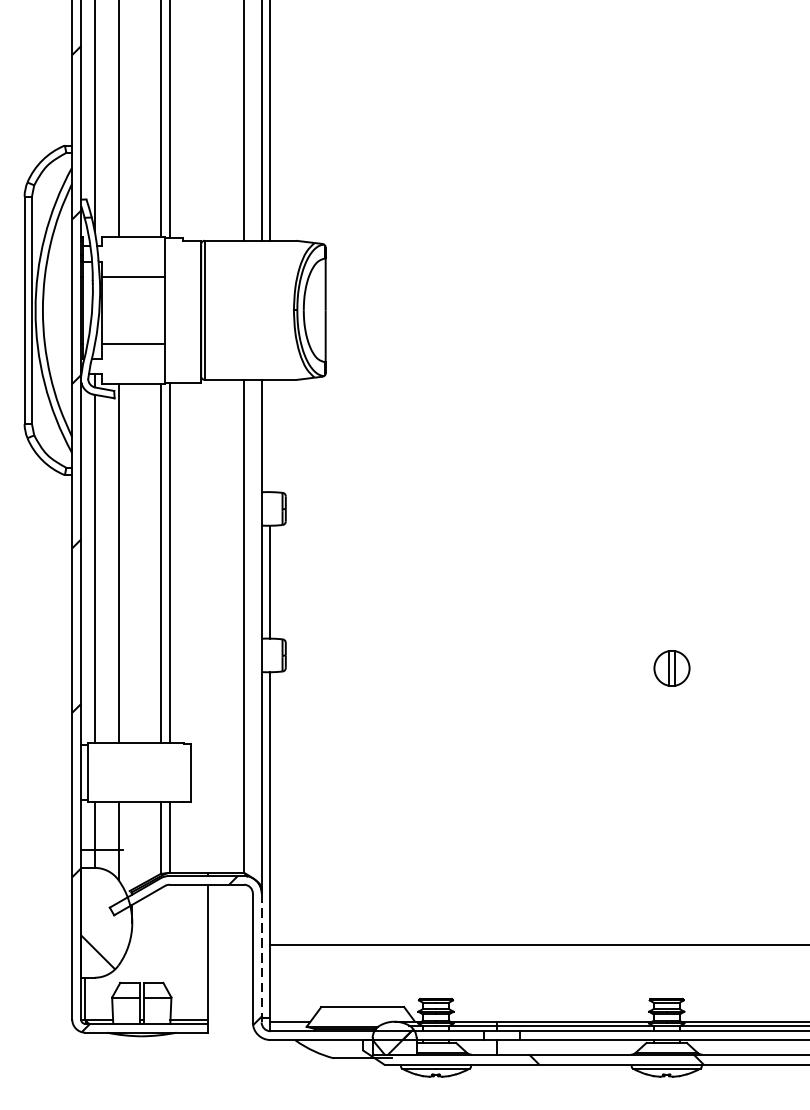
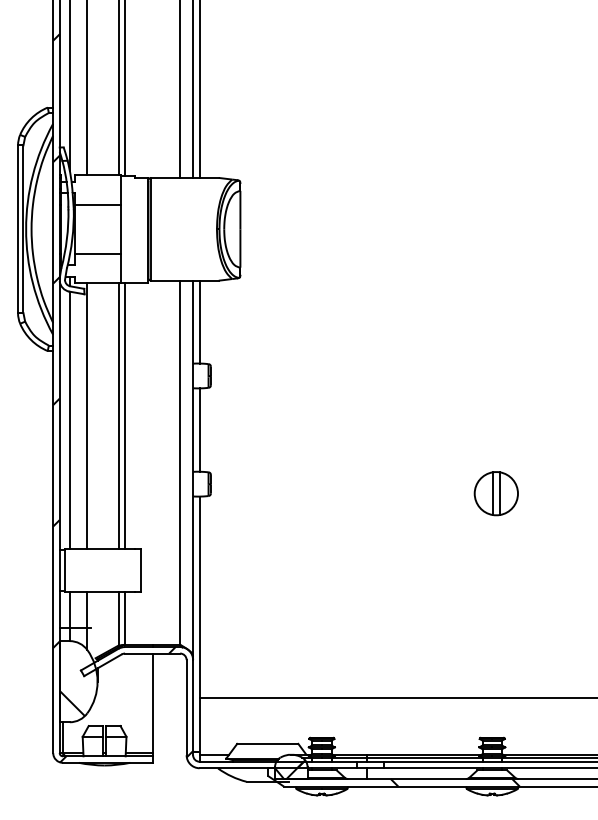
line: (270, 435) -> (199, 321), added
part: (671, 668) -> (495, 493), size x1.67
line: (262, 957) -> (193, 707), dashed -> solid

